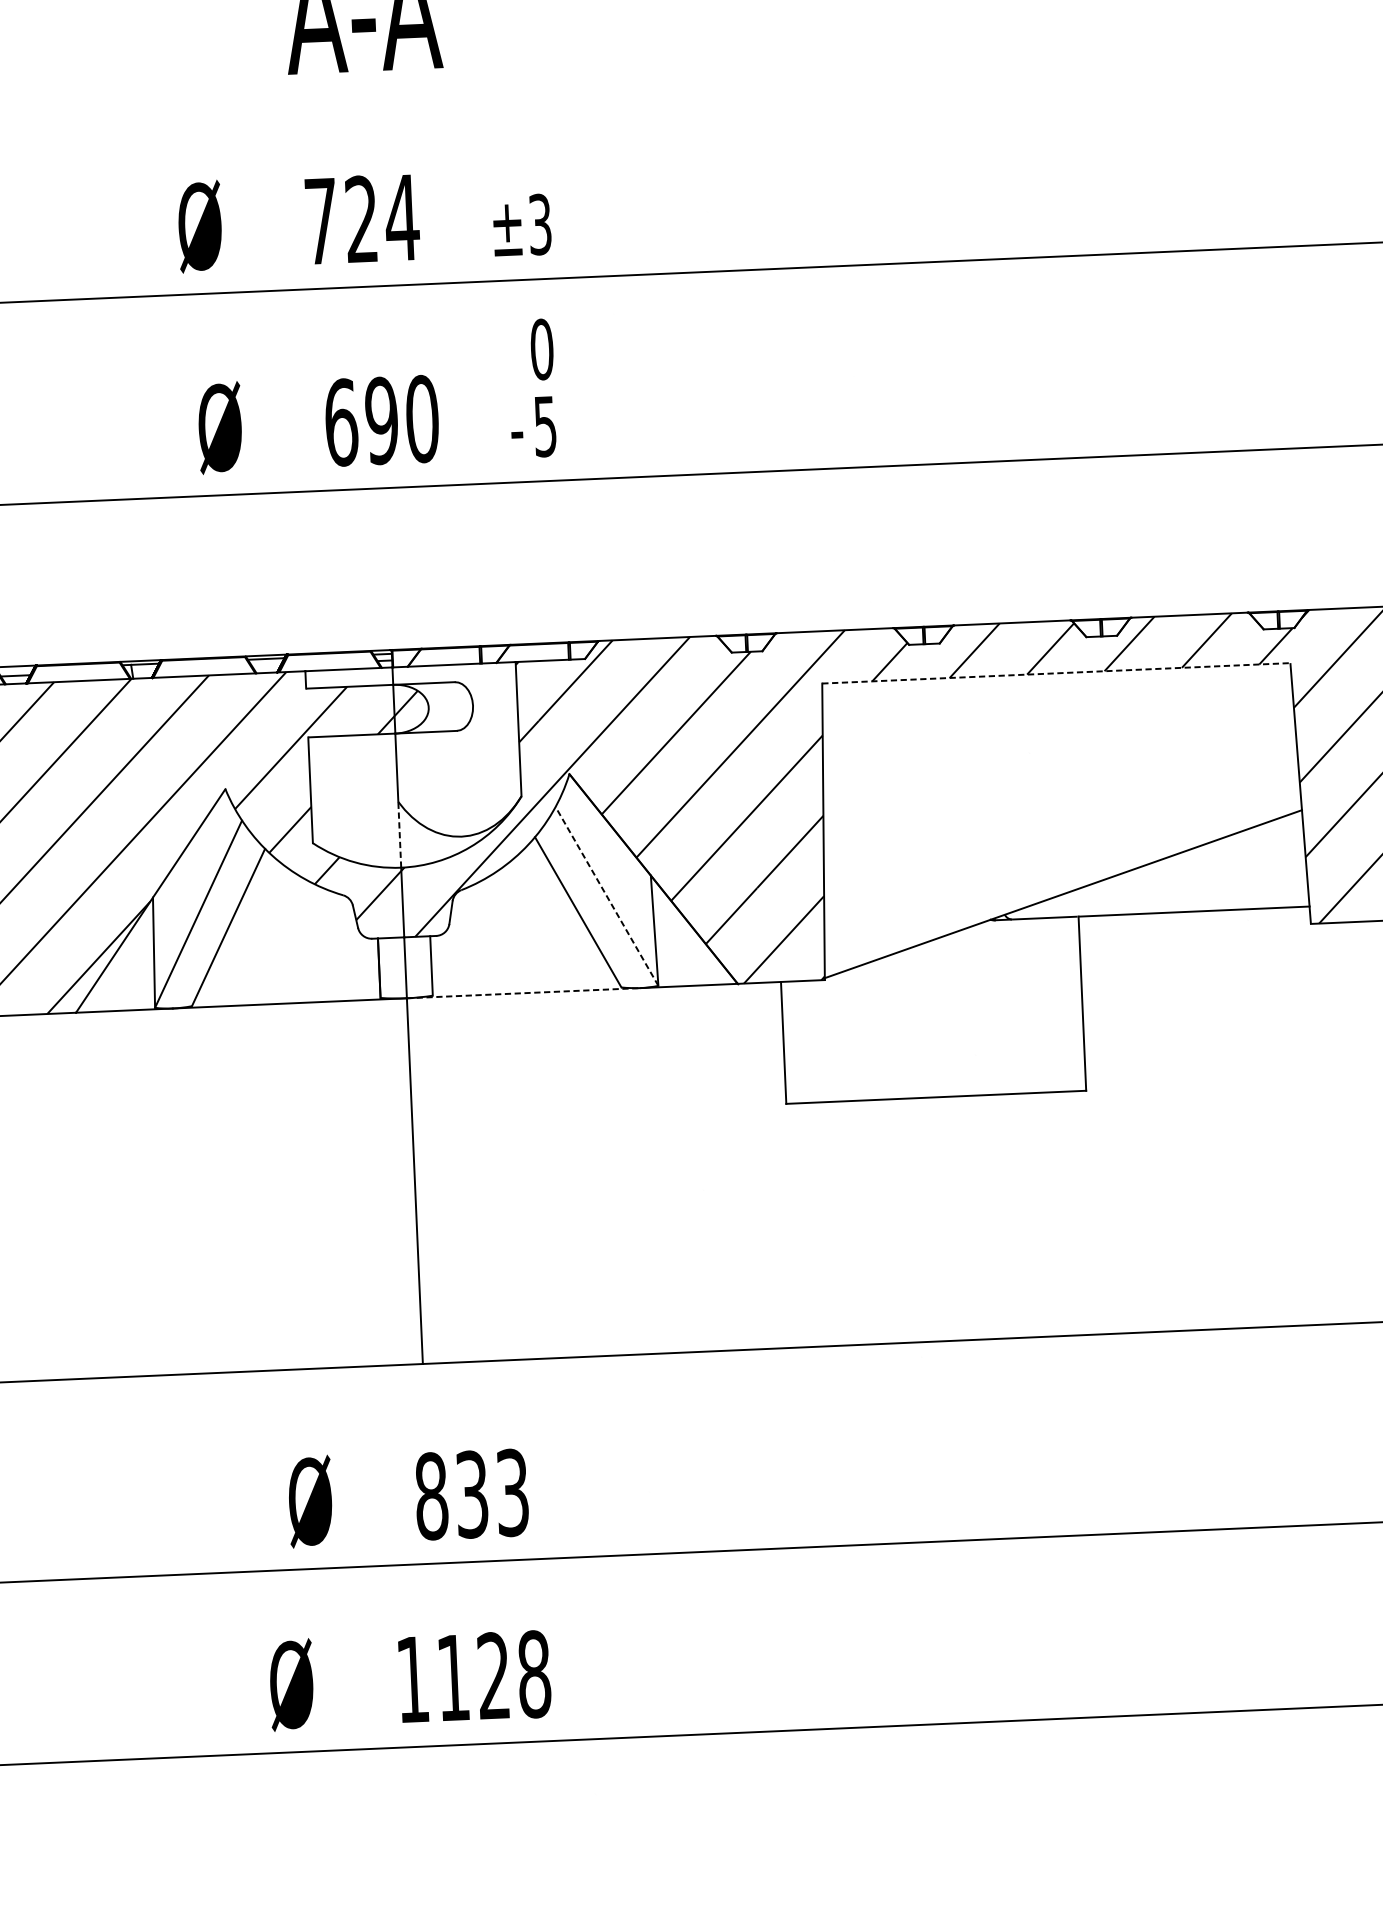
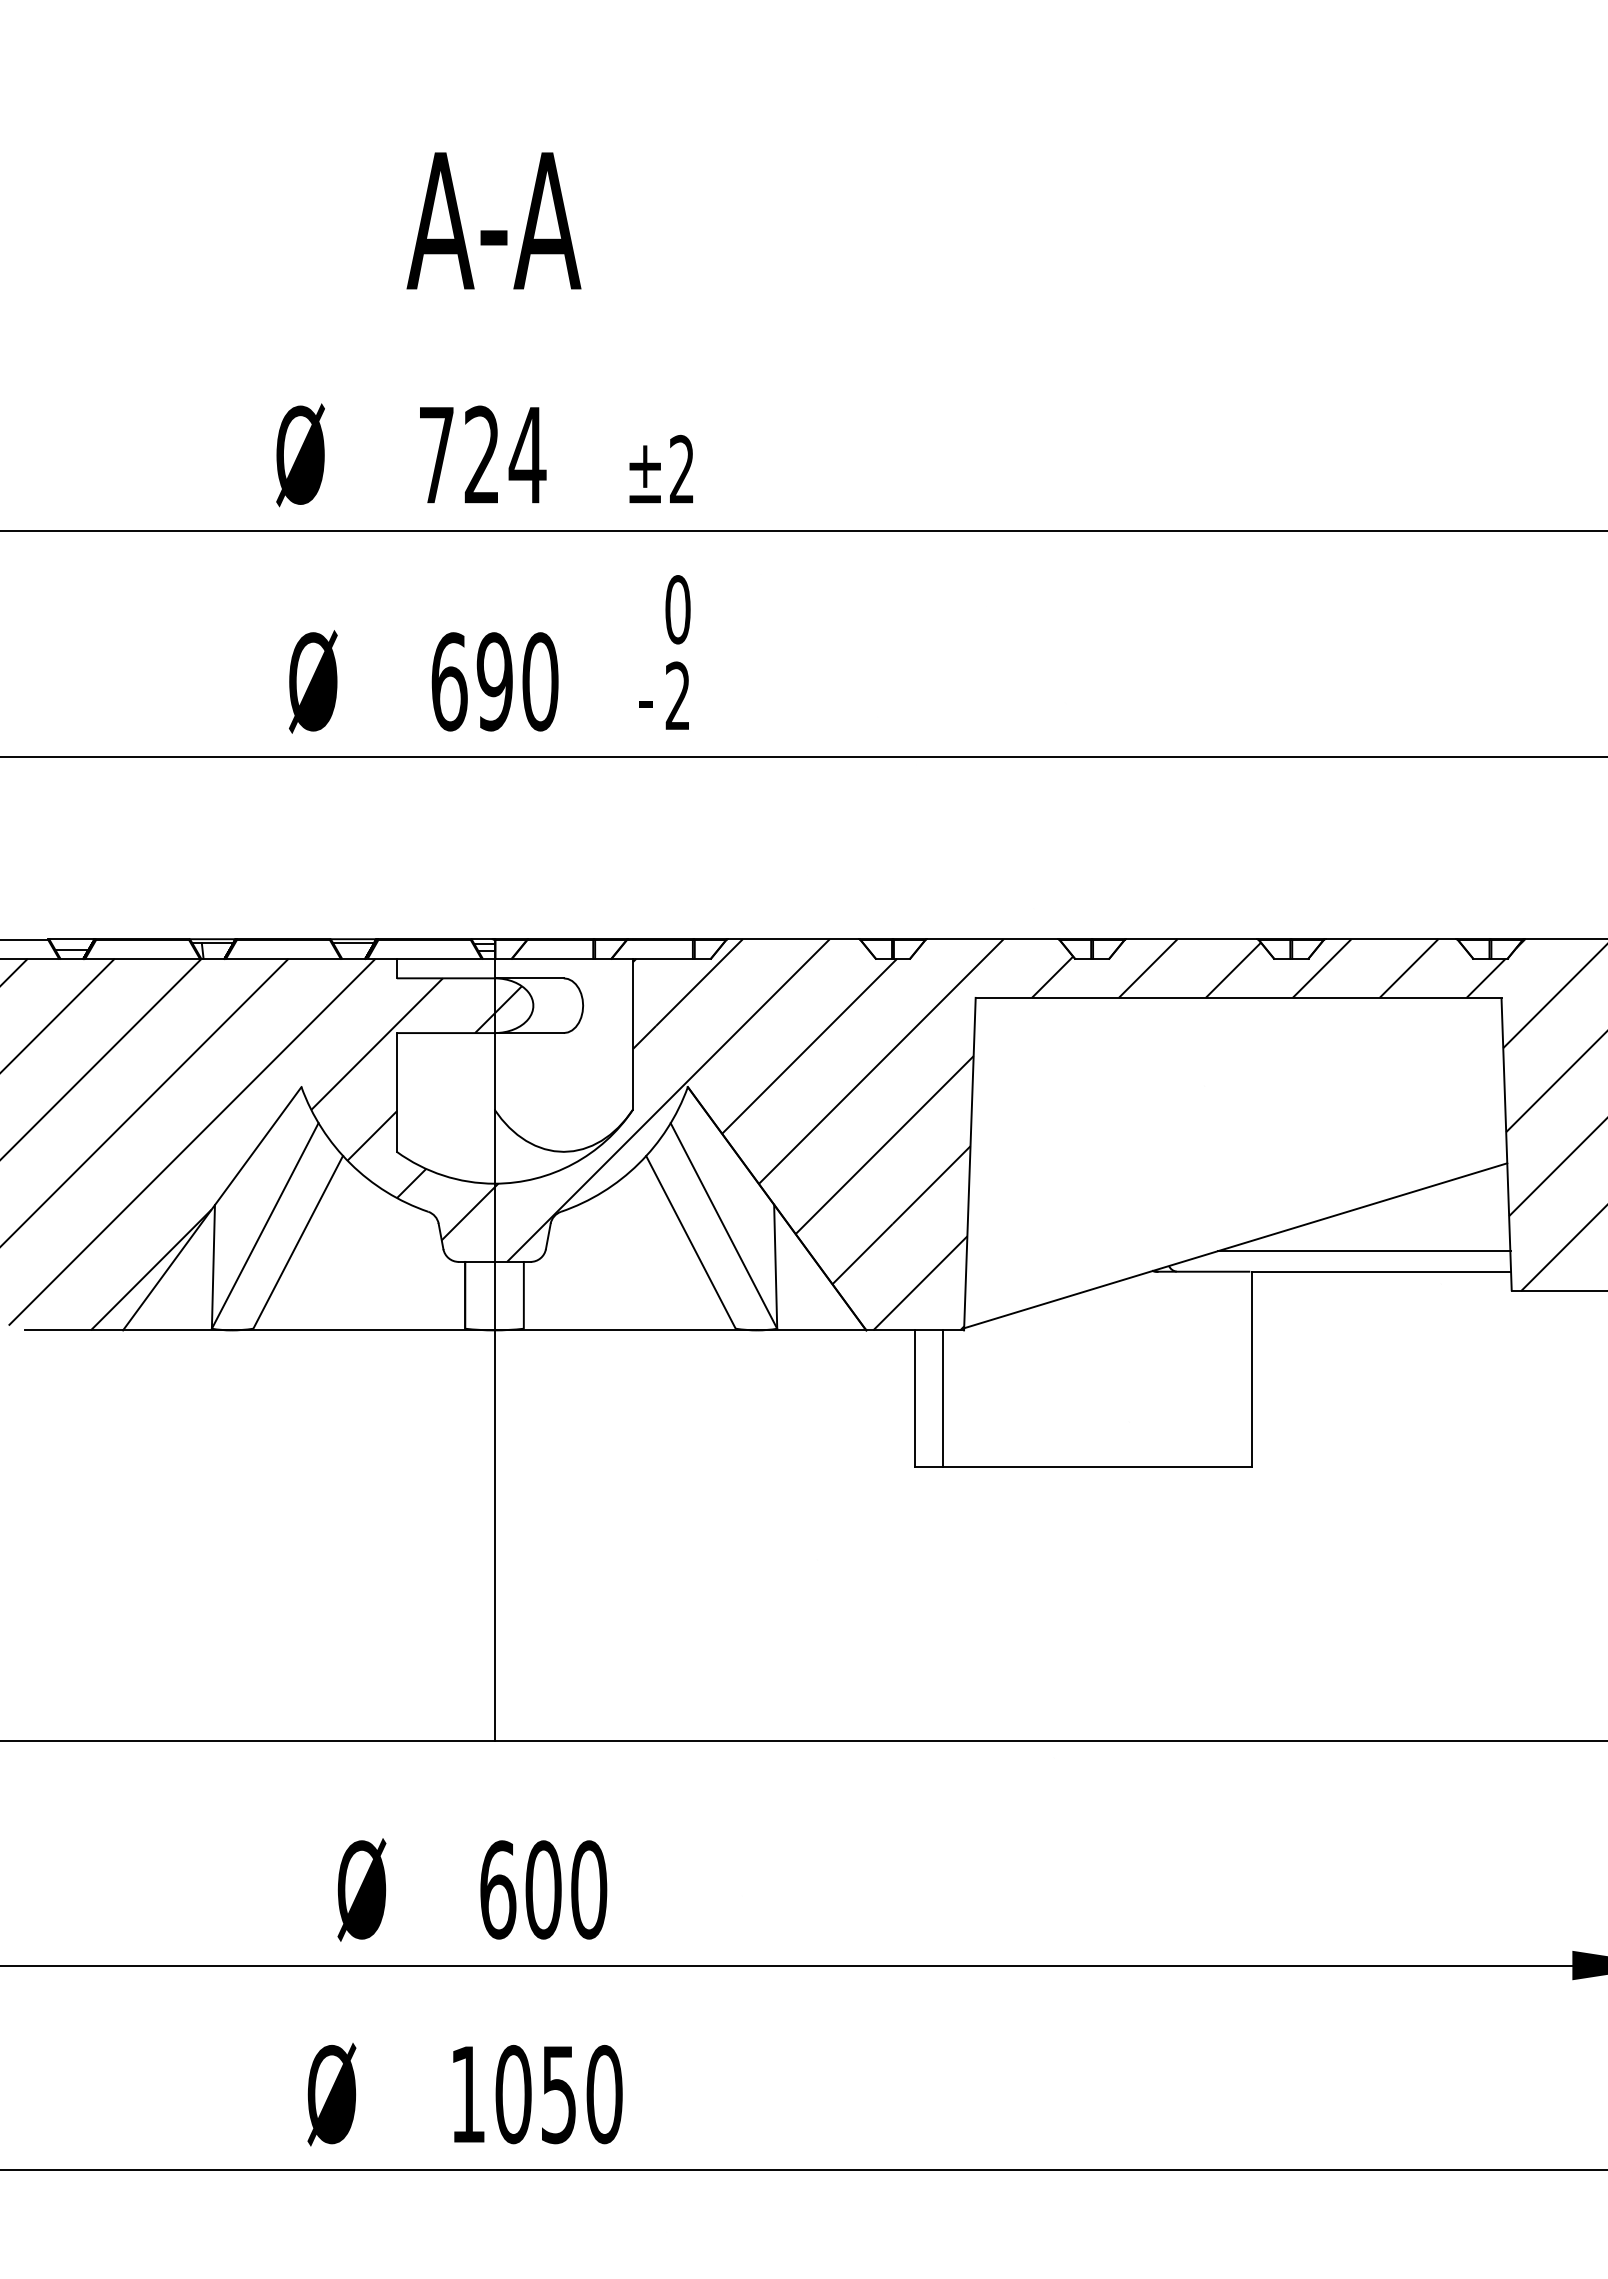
text: (540, 224) -> (682, 469), ±3 -> ±2
text: (545, 425) -> (677, 695), 5 -> 2
line: (1056, 673) -> (1238, 997), dashed -> solid
line: (399, 834) -> (494, 1146), dashed -> solid
line: (1178, 894) -> (1364, 1251), added
line: (606, 896) -> (723, 1225), dashed -> solid
line: (524, 993) -> (626, 1330), dashed -> solid
line: (809, 1041) -> (943, 1398), added
text: (472, 1494) -> (543, 1889), 833 -> 600
text: (493, 1676) -> (558, 2094), 1128 -> 1050

